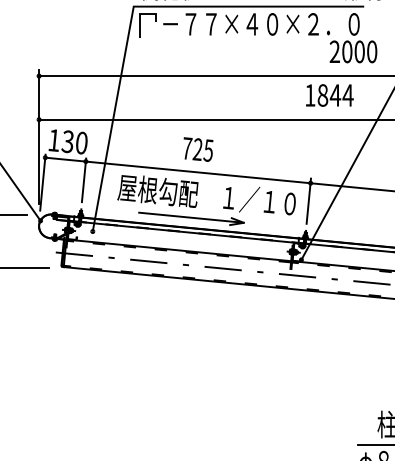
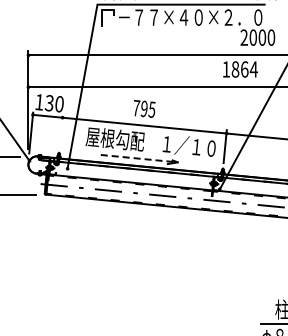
text: (335, 95) -> (244, 69), 1844 -> 1864
text: (196, 150) -> (143, 109), 725 -> 795
line: (83, 180) -> (60, 131), removed
line: (199, 218) -> (145, 159), solid -> dashed

